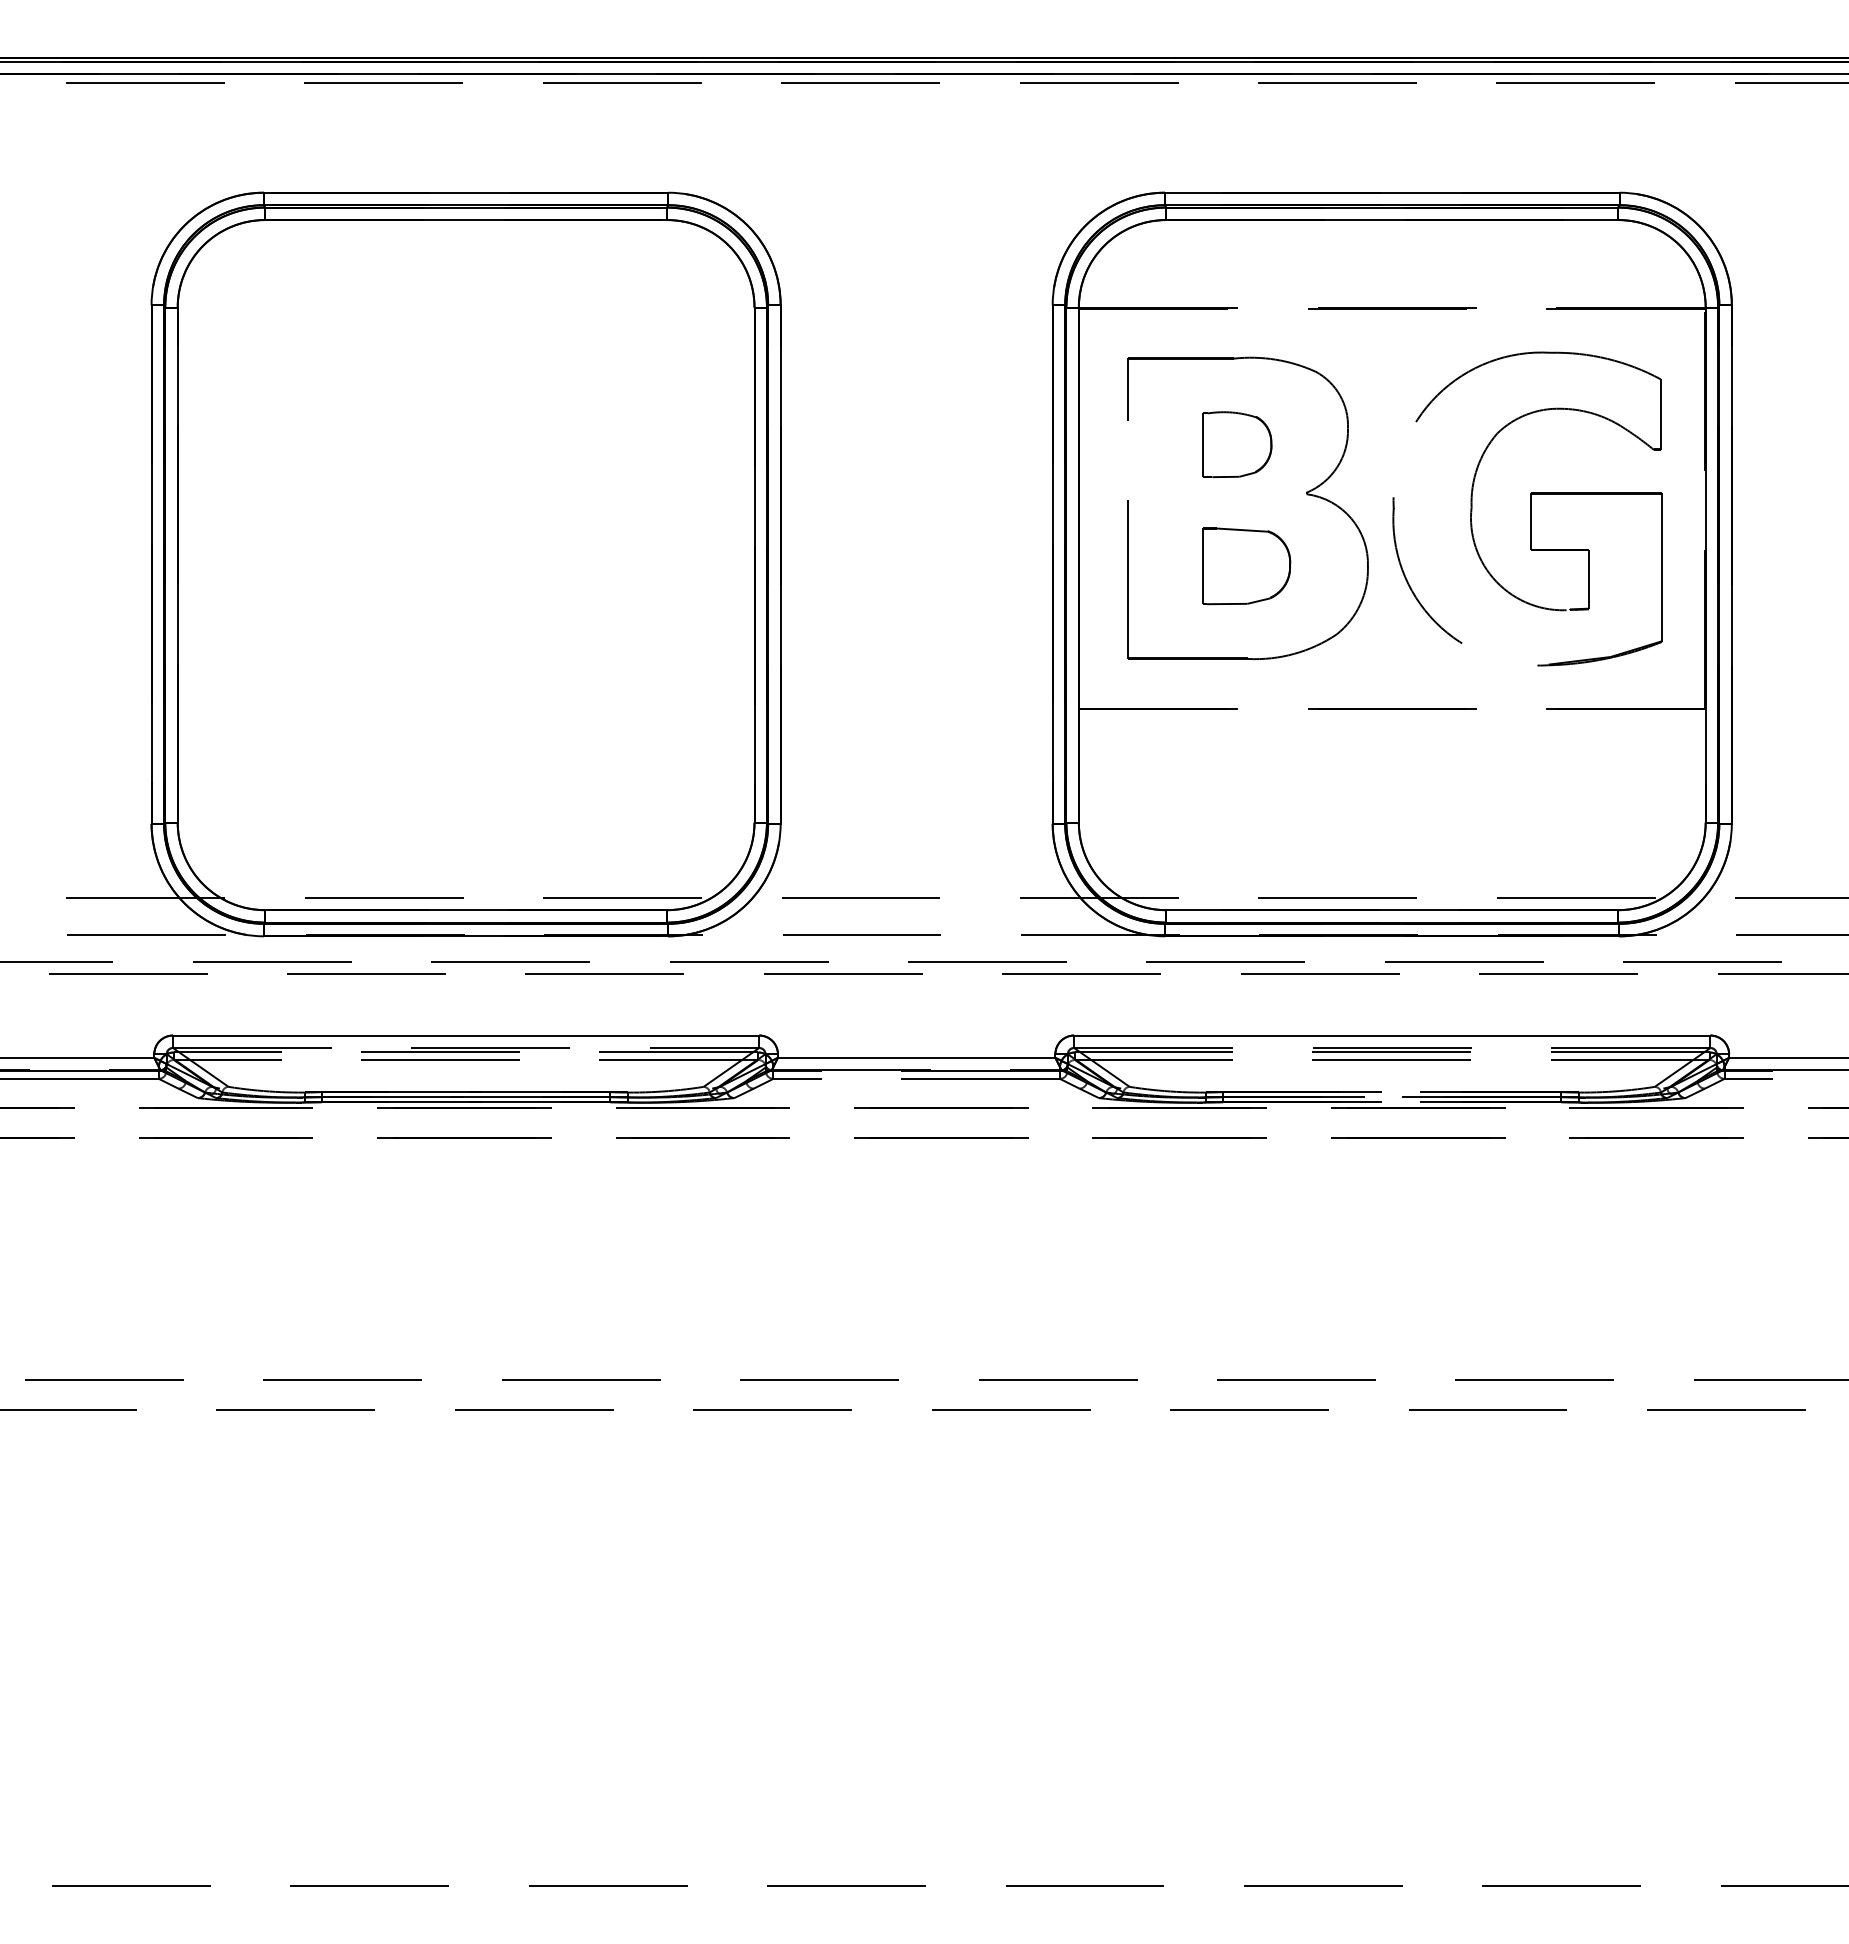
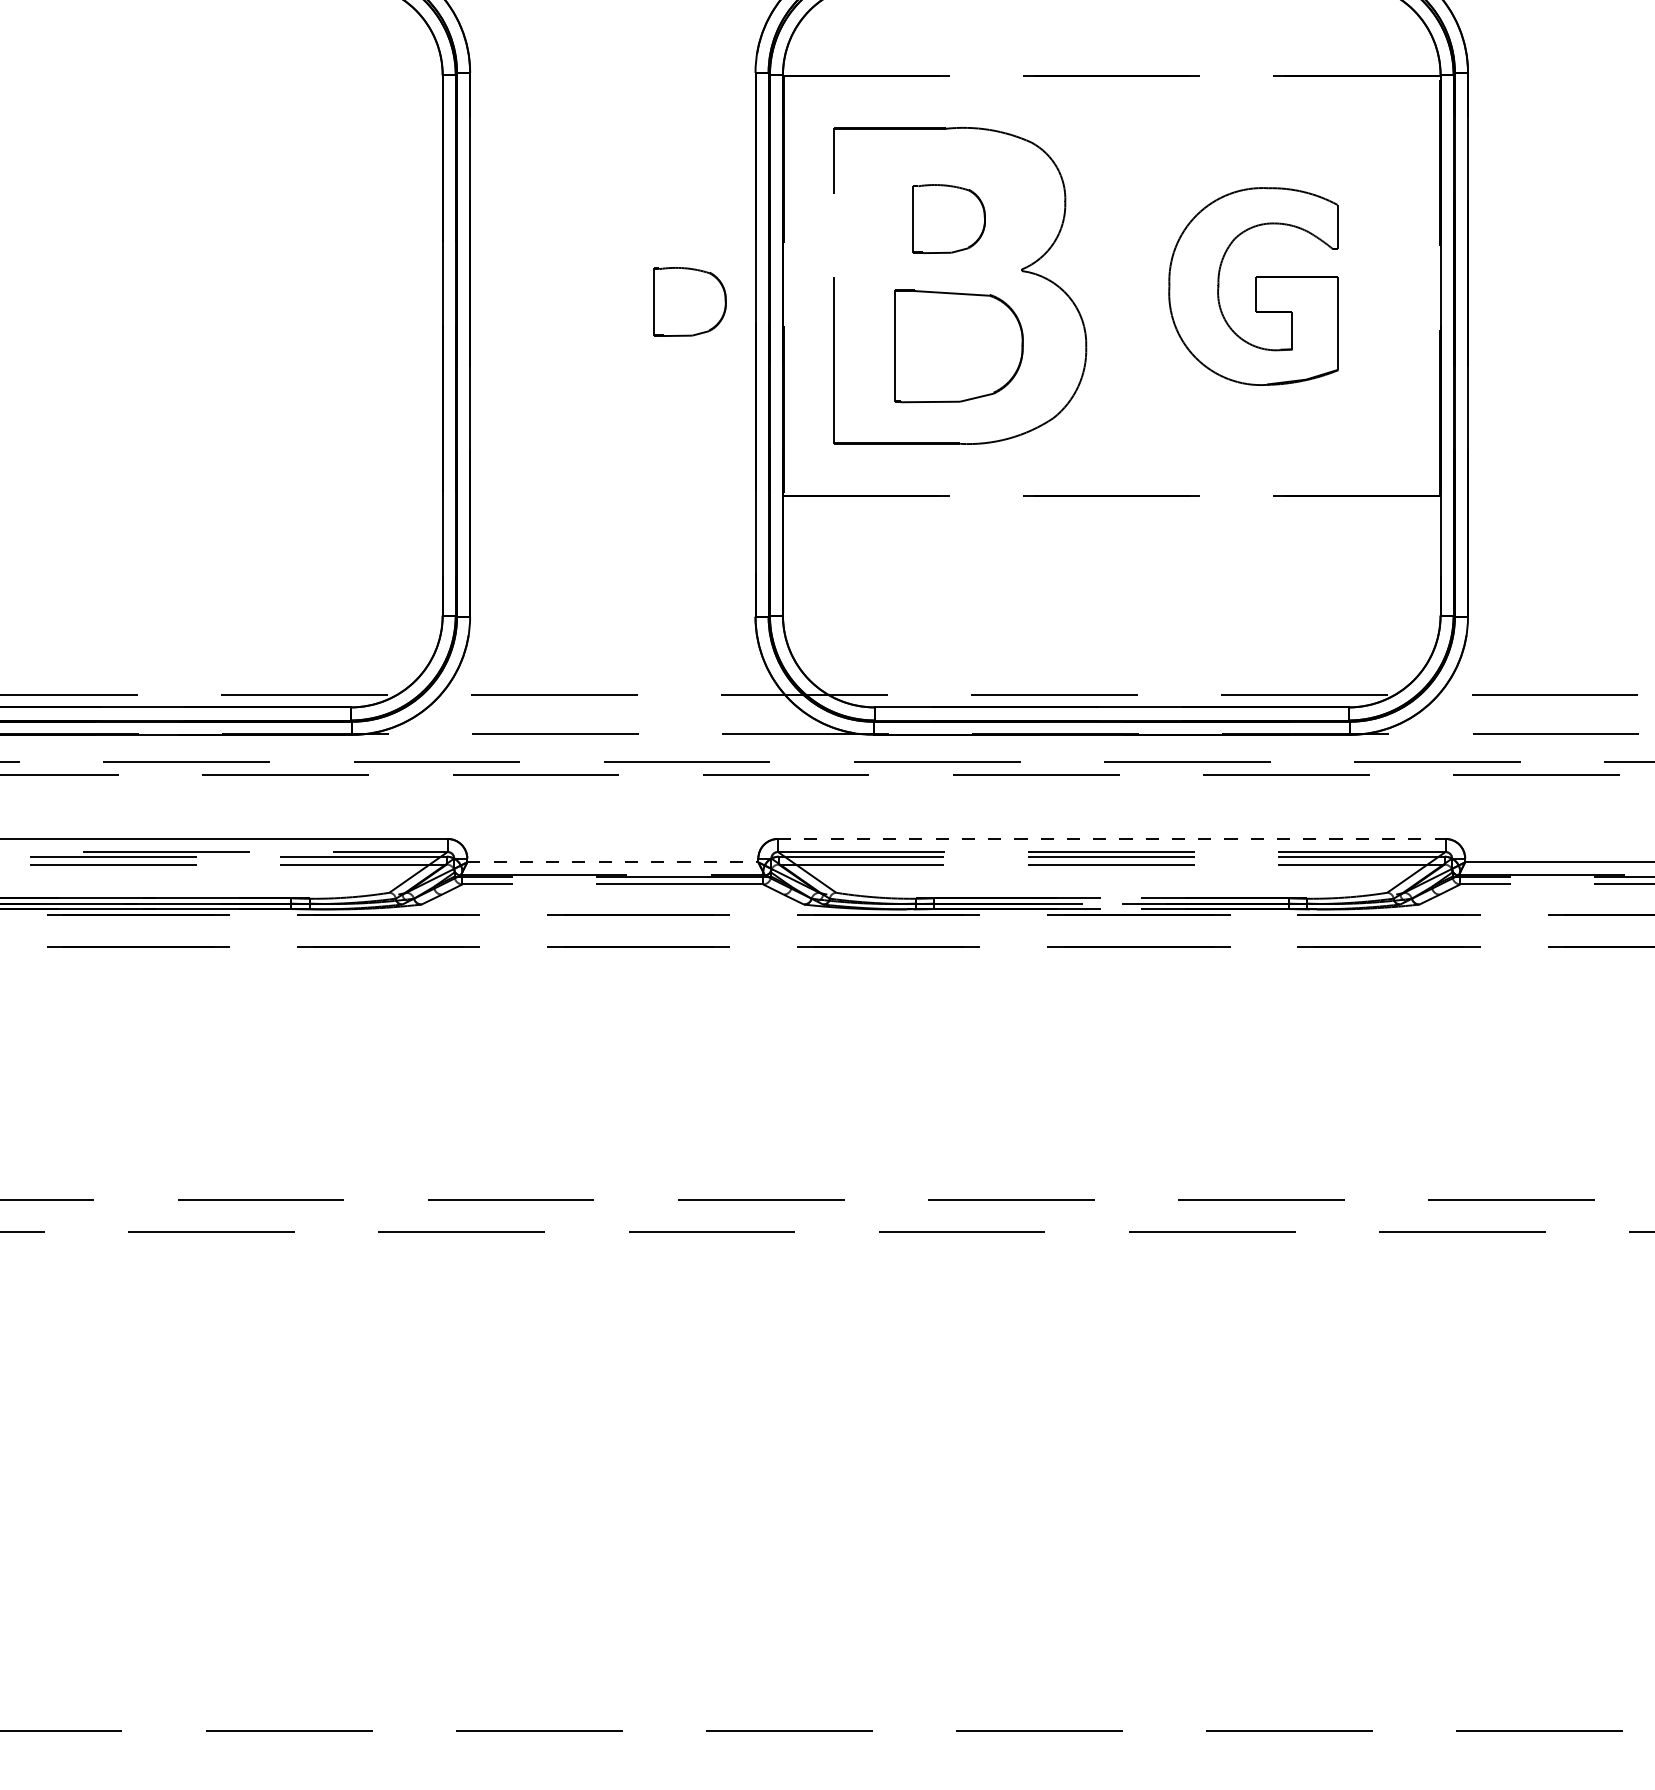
part: (1527, 508) -> (1253, 286), size x0.6
part: (990, 523) -> (690, 301), added
part: (1246, 566) -> (958, 346), size x1.4
line: (1392, 1035) -> (1112, 838), solid -> dashed
line: (916, 1057) -> (612, 861), solid -> dashed

